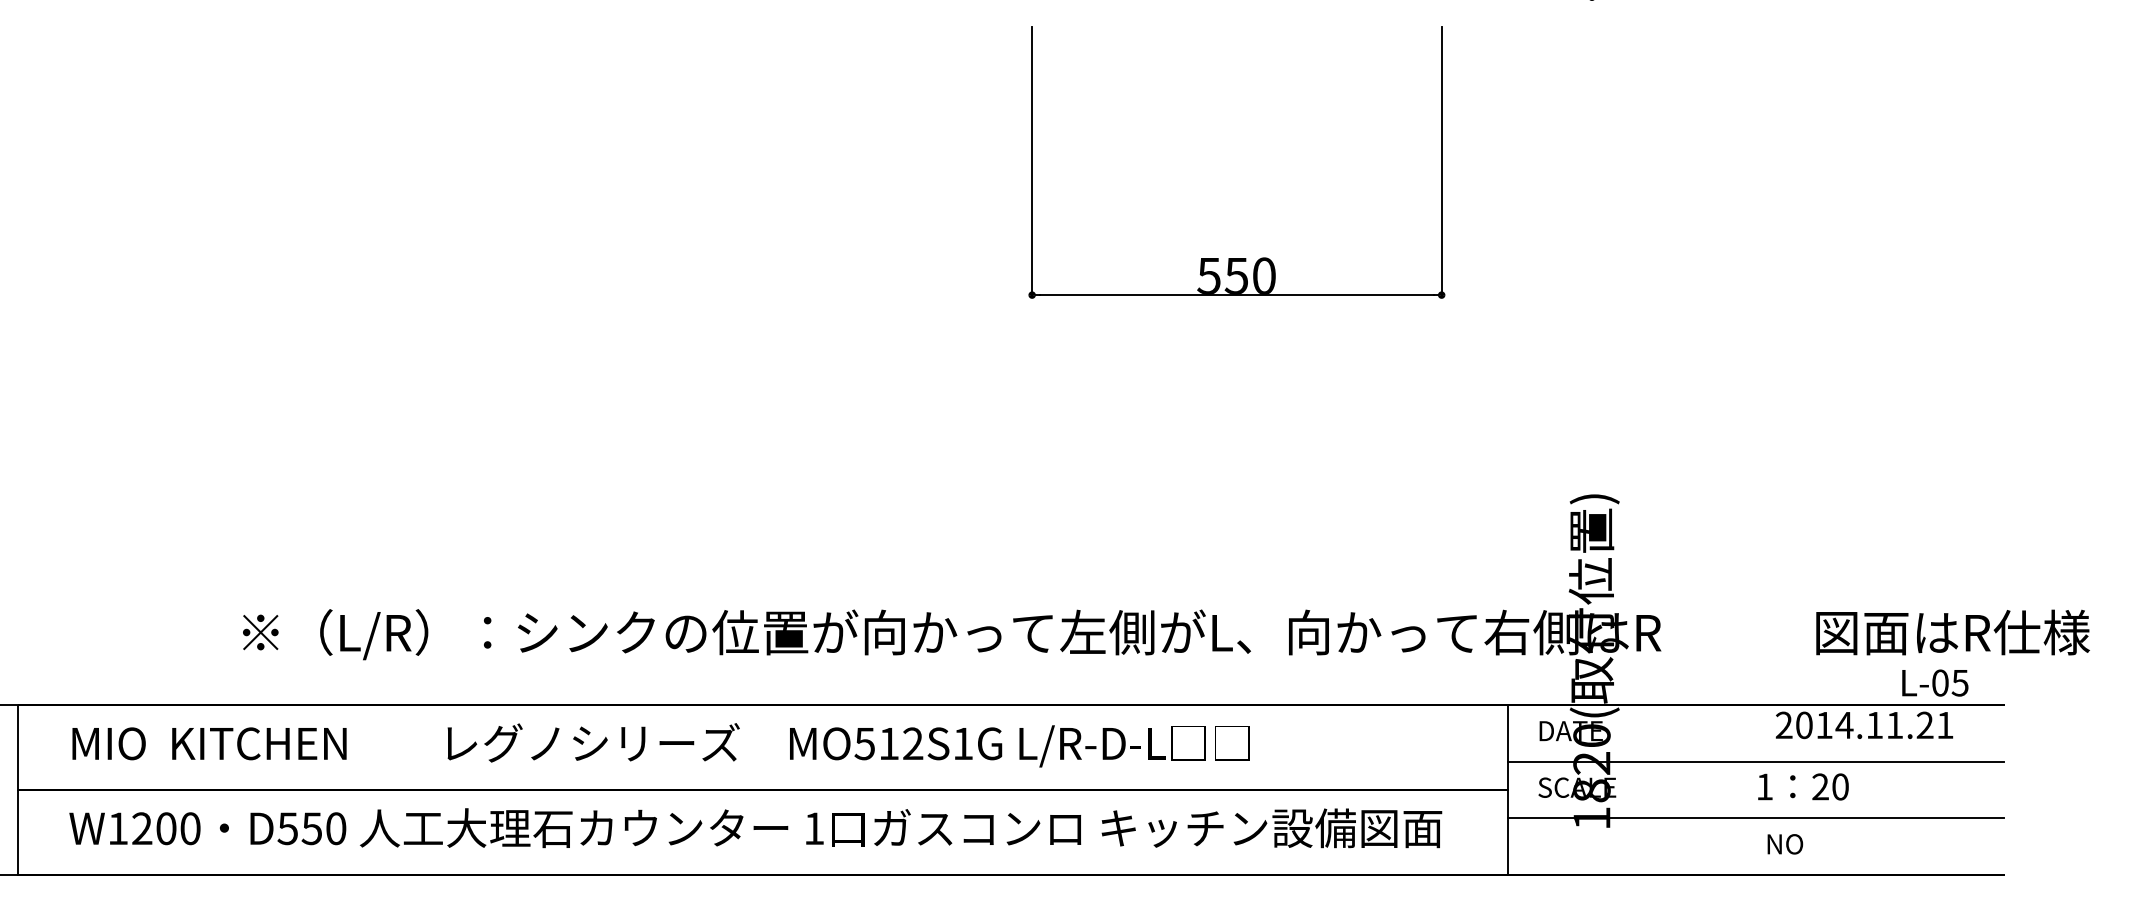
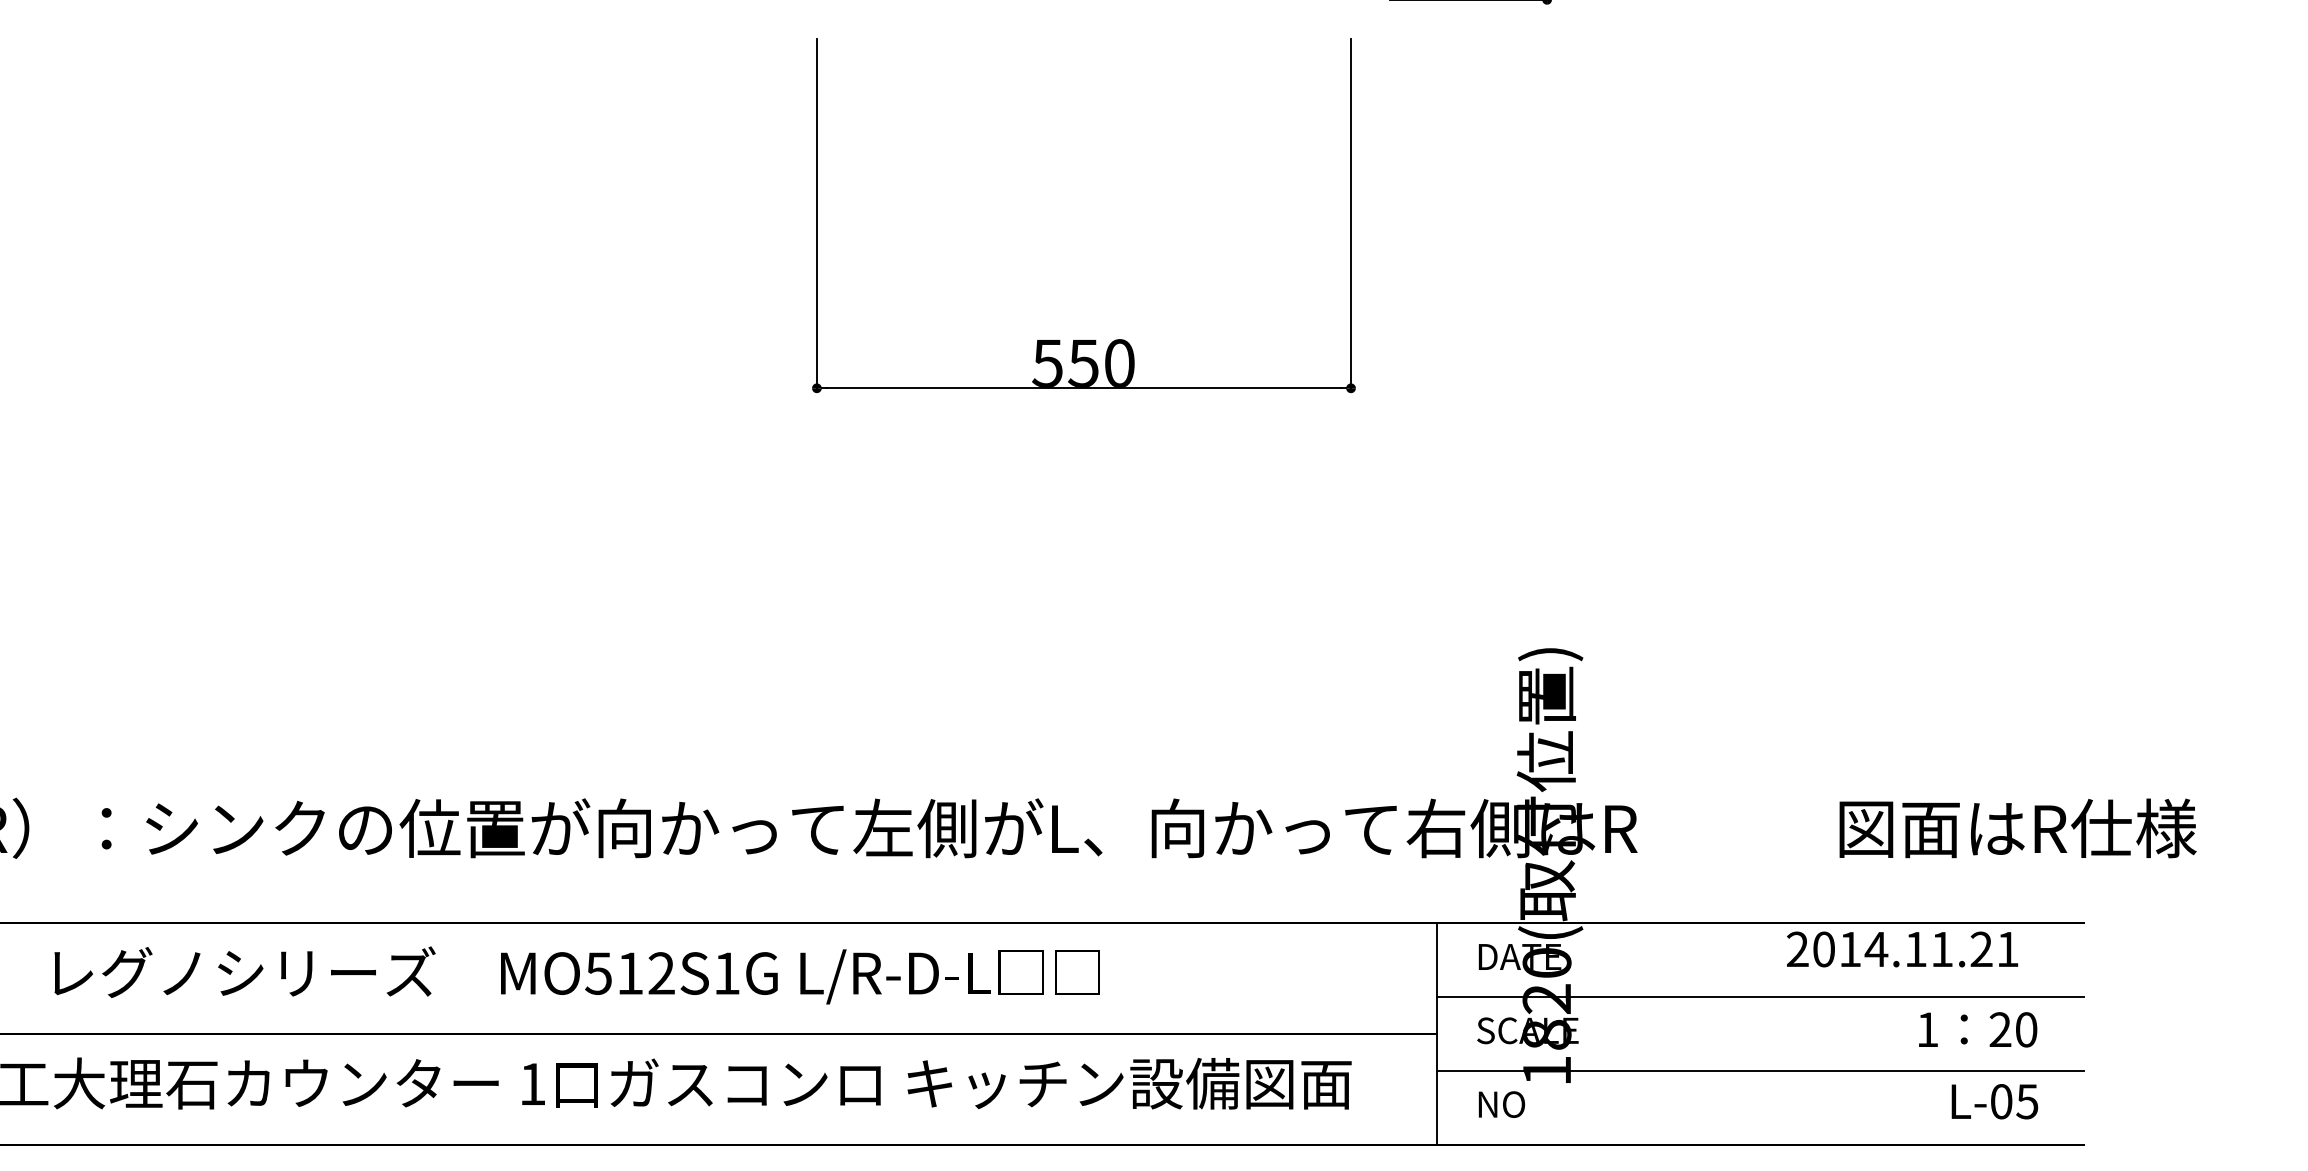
text: (1935, 682) -> (1995, 1100), moved
text: (1803, 786) -> (1978, 1029), moved
text: (1785, 844) -> (1502, 1104), moved

